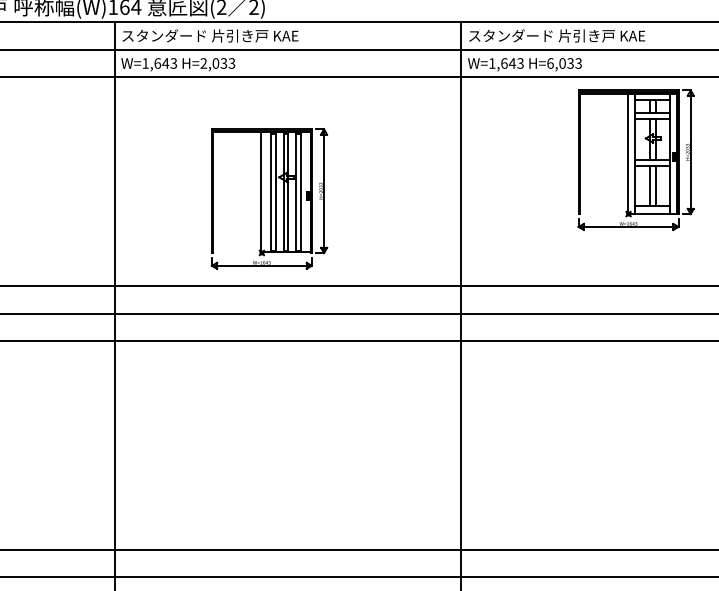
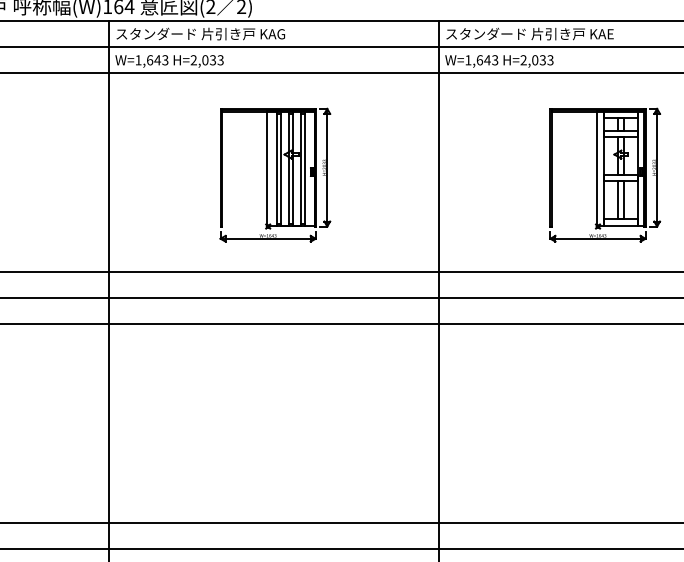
text: (295, 36) -> (281, 34), スタンダード 片引き戸 KAE -> スタンダード 片引き戸 KAG
text: (550, 63) -> (523, 60), H=6,033 -> H=2,033
part: (636, 159) -> (605, 174), moved
part: (269, 198) -> (275, 174), moved

